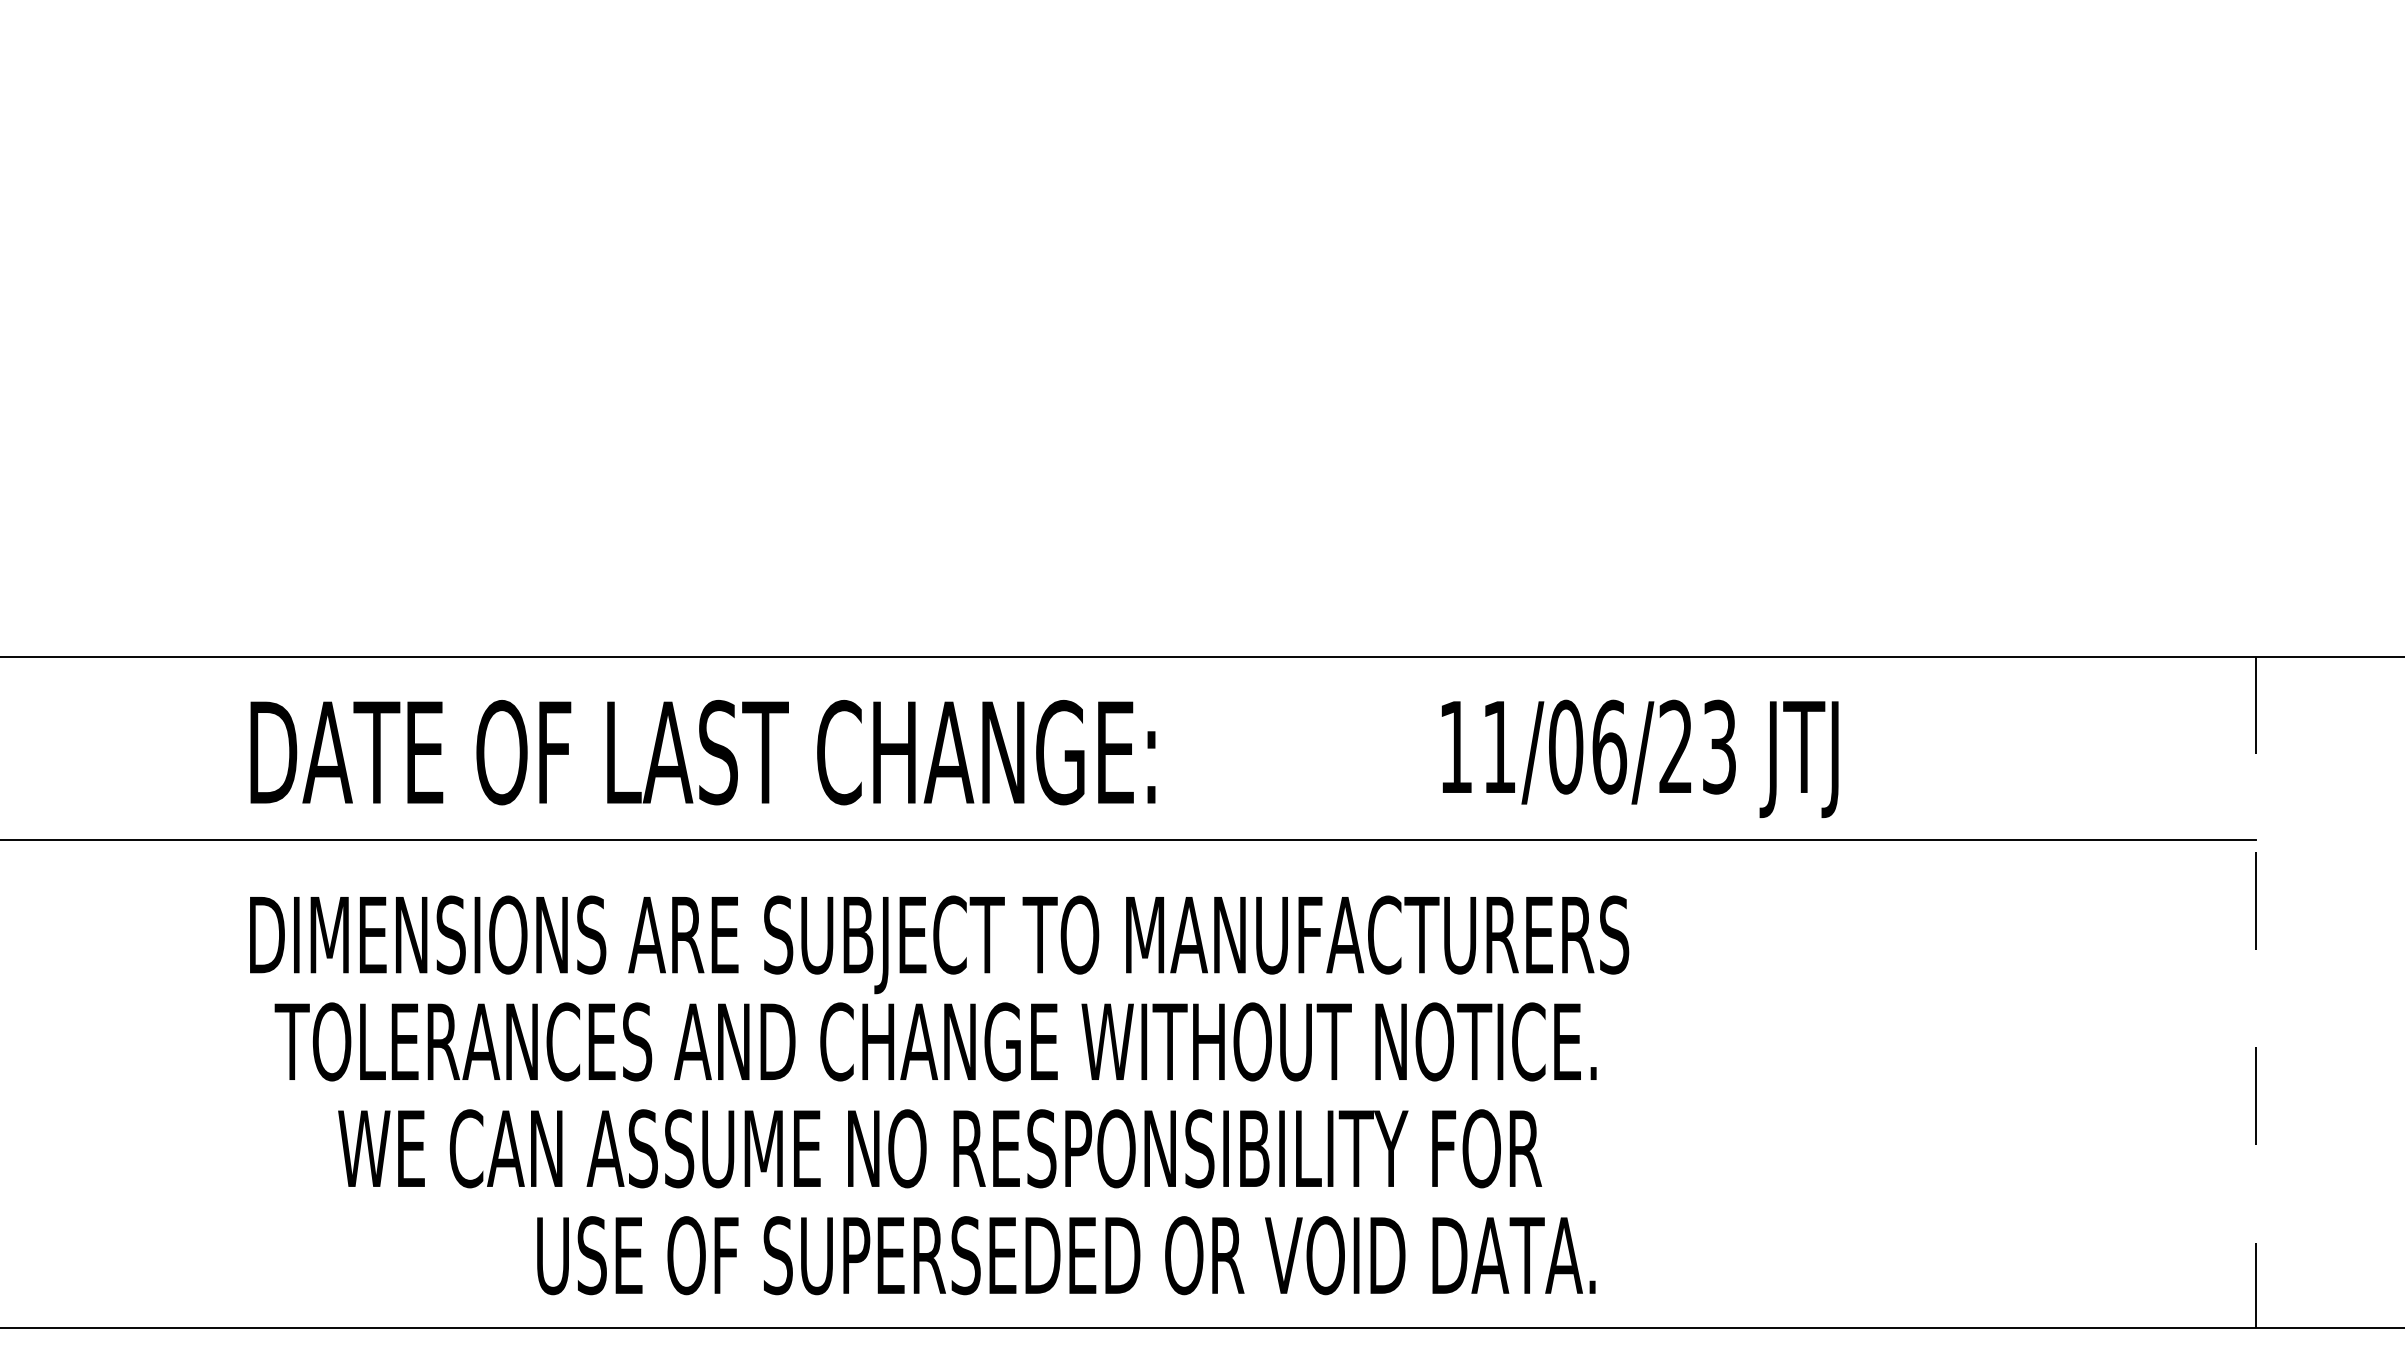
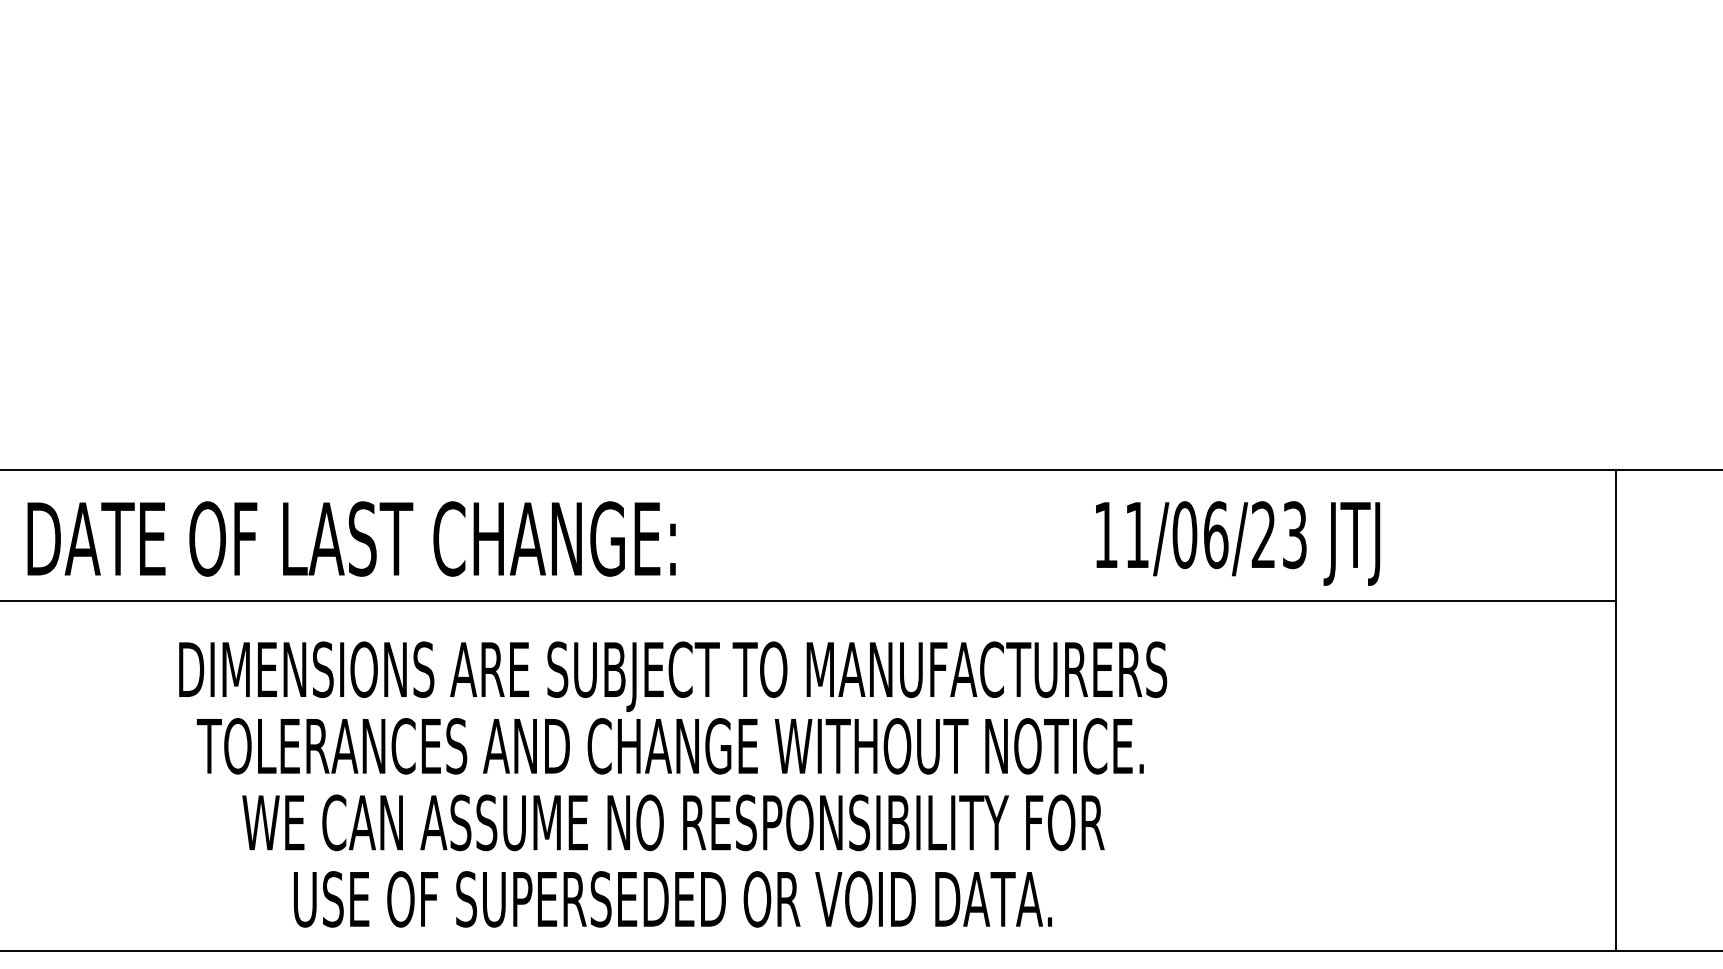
text: (702, 751) -> (351, 538), moved
text: (1640, 758) -> (1238, 543), moved
line: (2256, 991) -> (1616, 710), dashed -> solid
text: (1065, 1255) -> (672, 899), moved

